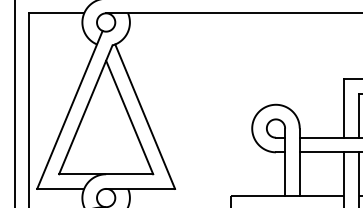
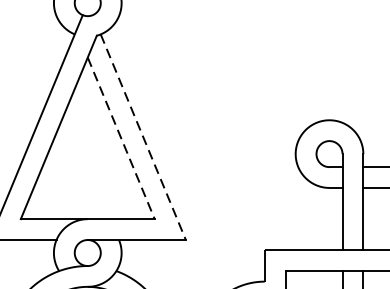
line: (129, 117) -> (120, 138), solid -> dashed
line: (145, 117) -> (143, 138), solid -> dashed

